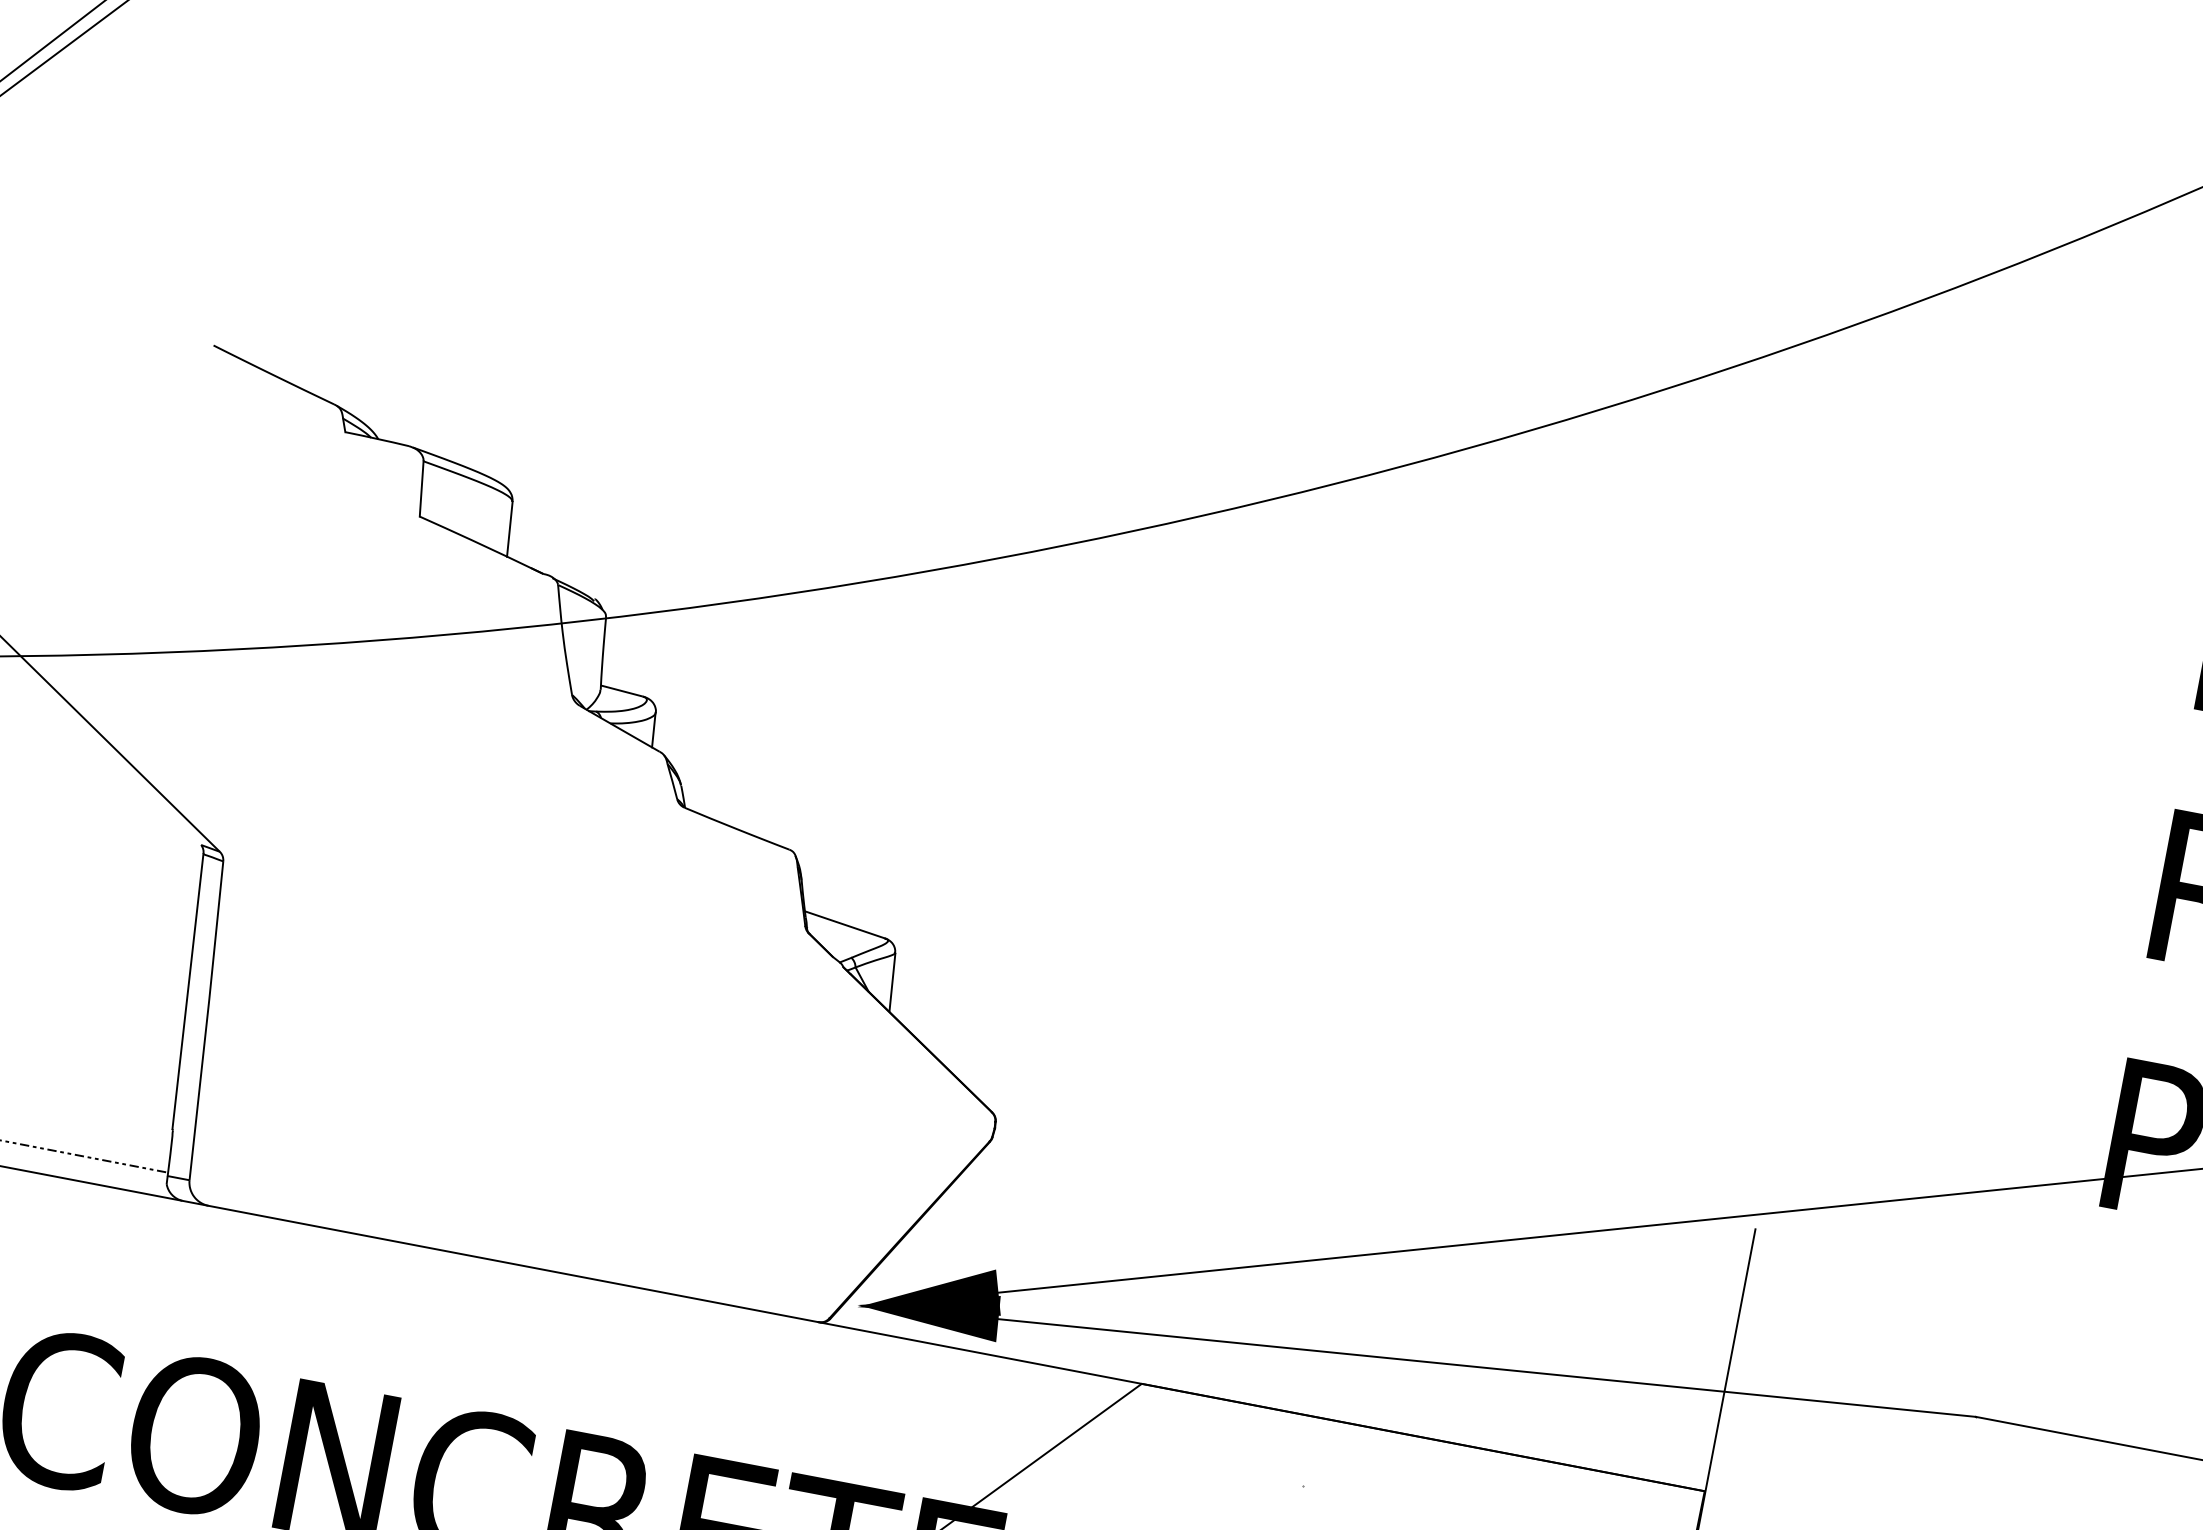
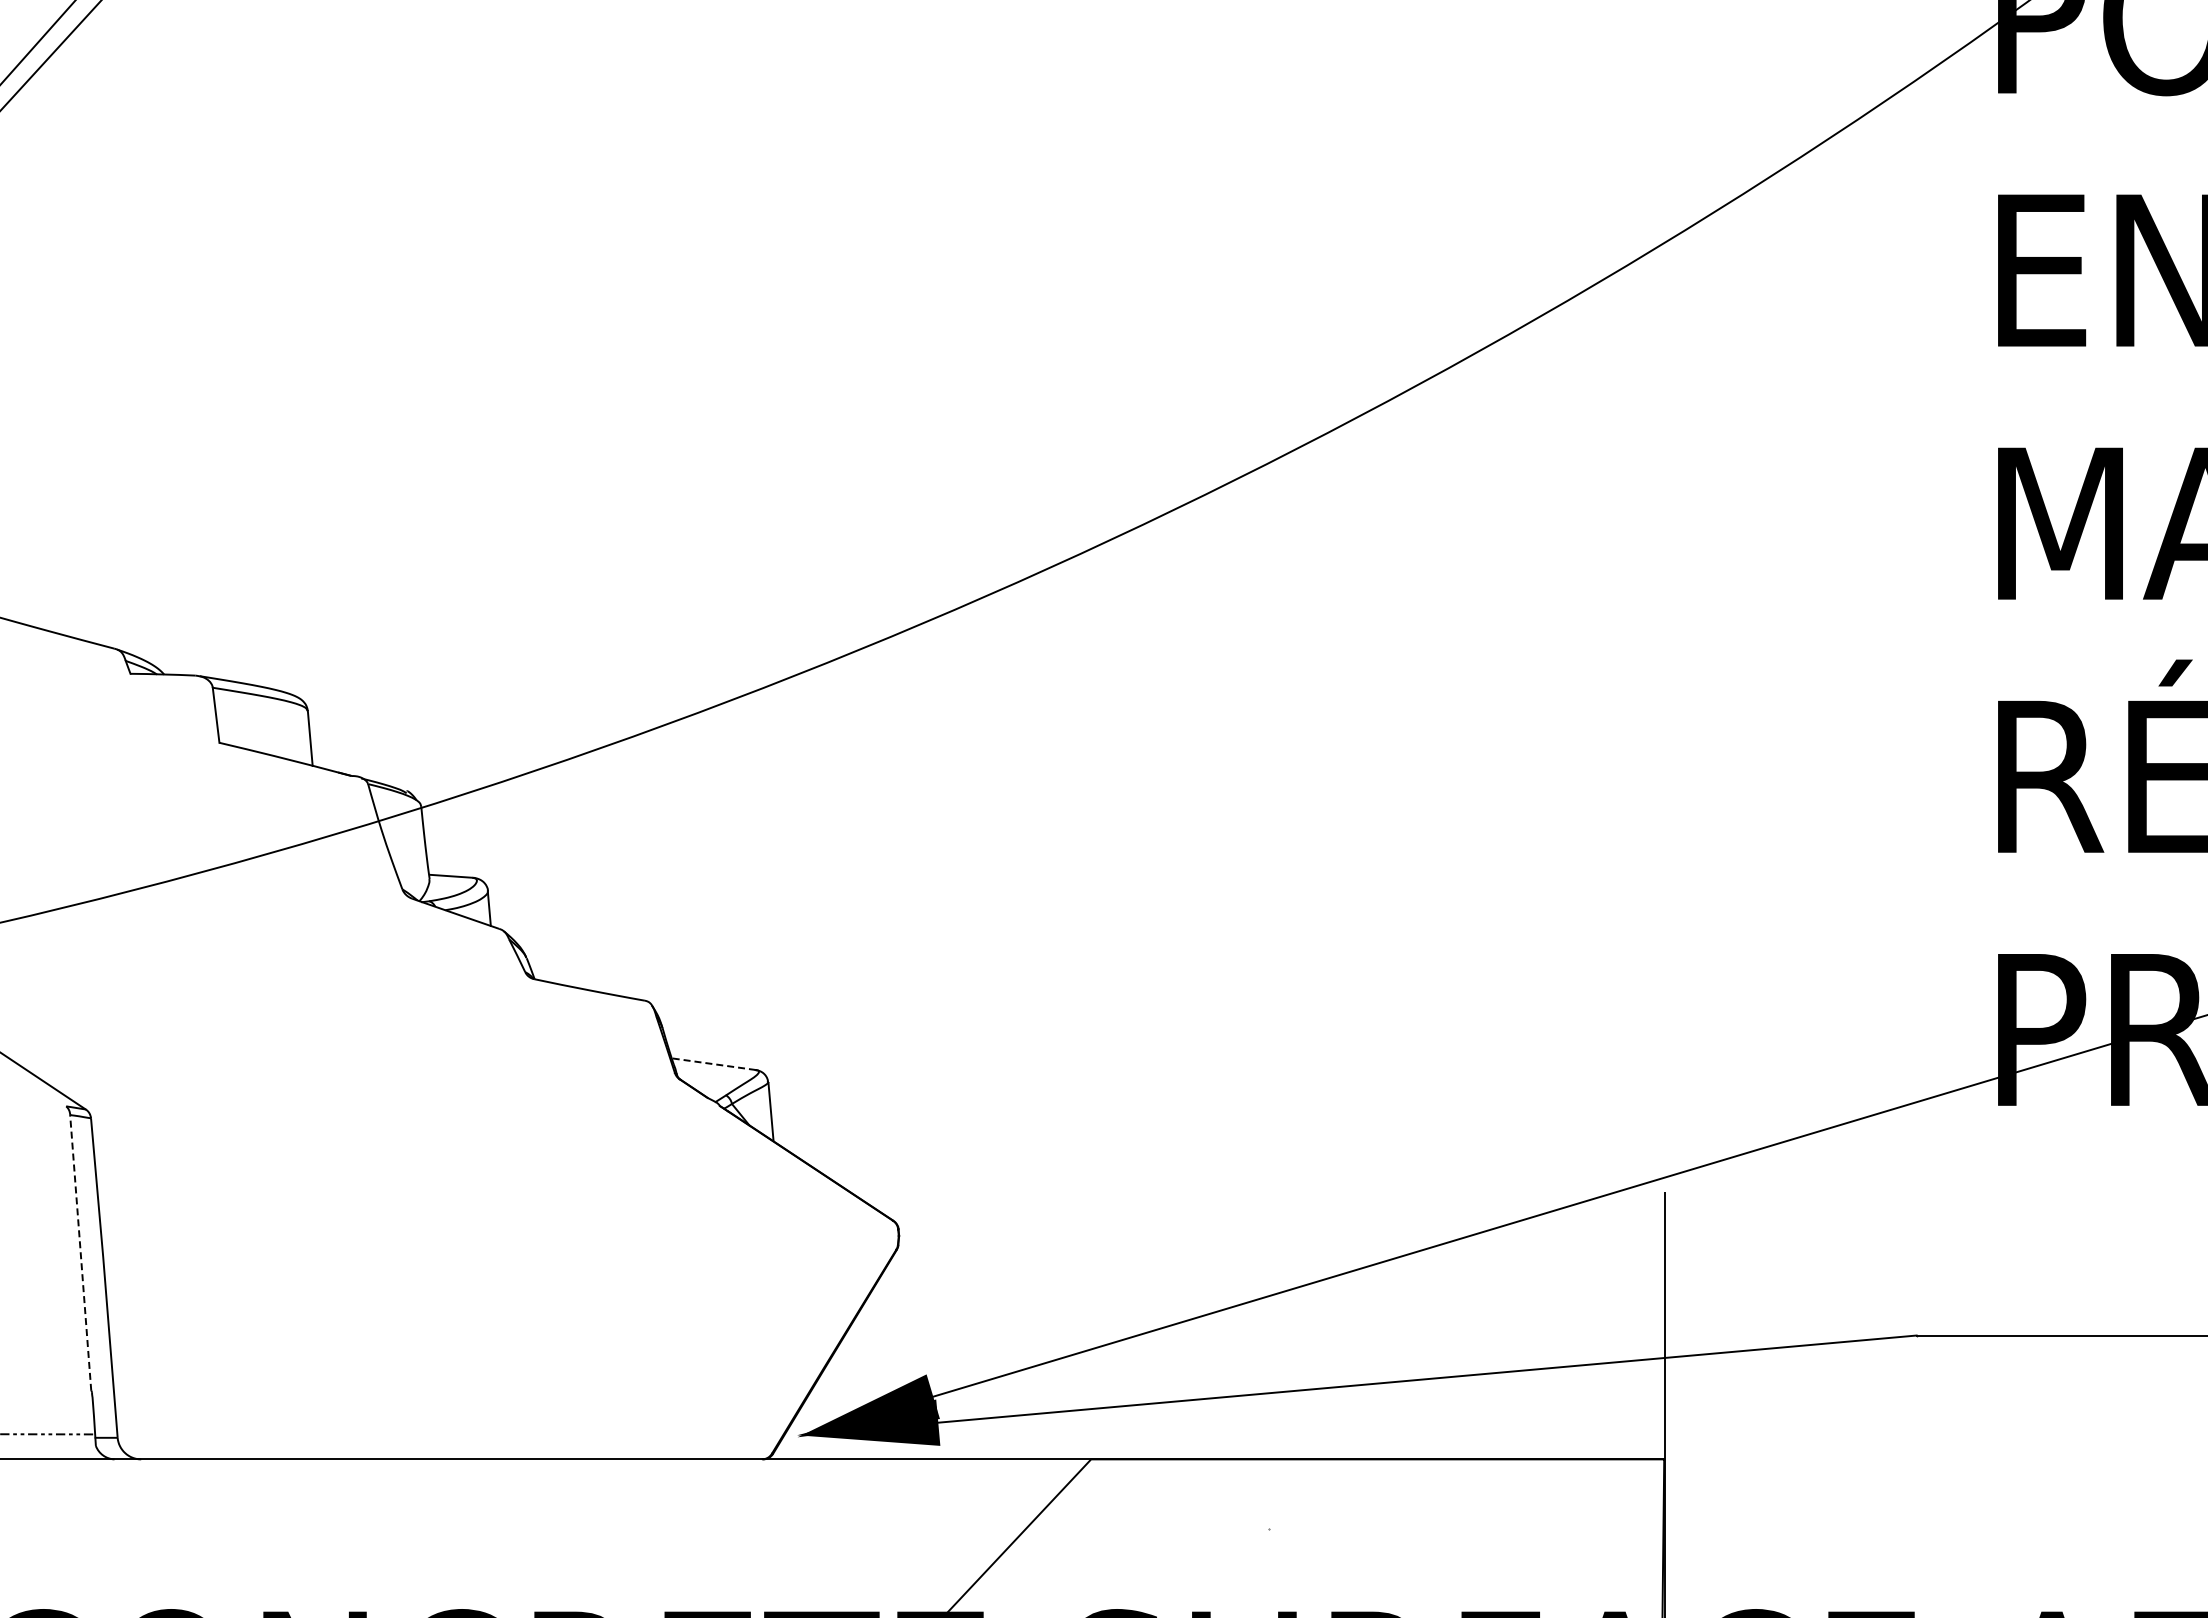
line: (844, 925) -> (713, 1064), solid -> dashed
line: (187, 991) -> (80, 1252), solid -> dashed

